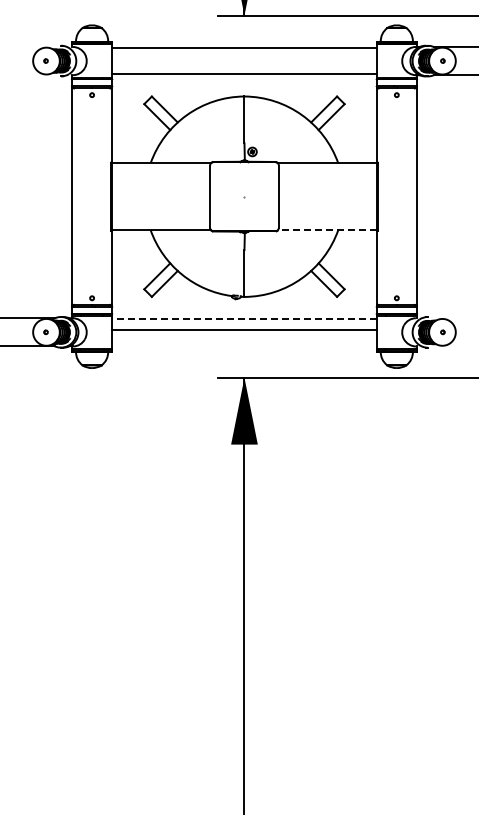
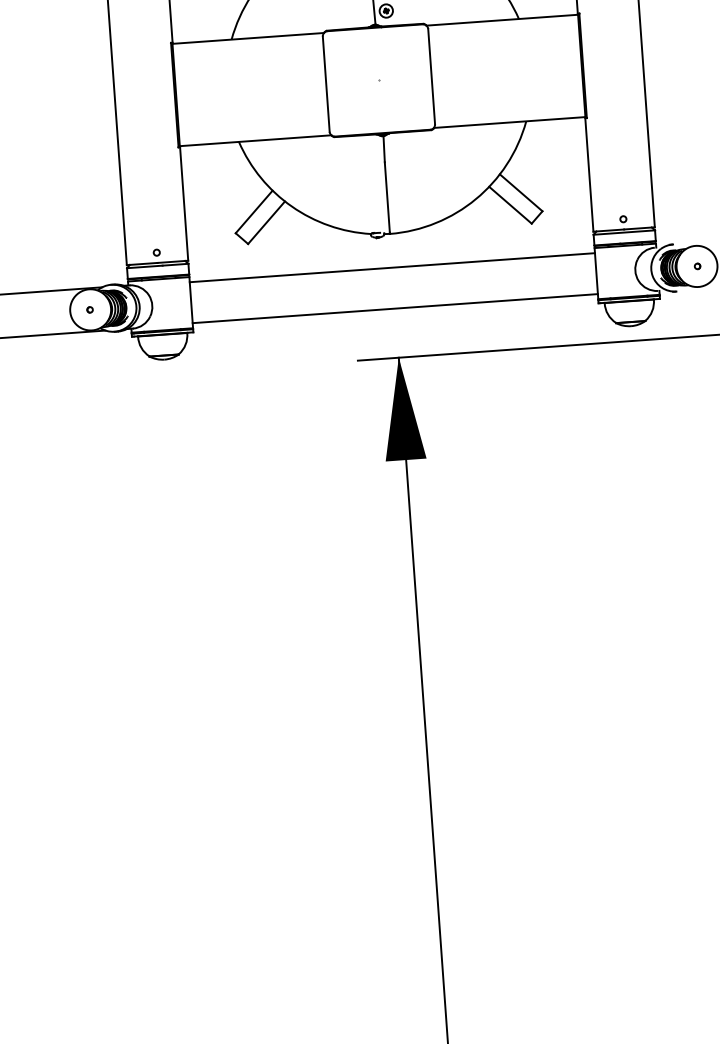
line: (327, 230) -> (509, 123), dashed -> solid
line: (243, 319) -> (390, 268), dashed -> solid
line: (244, 329) -> (395, 308), moved

